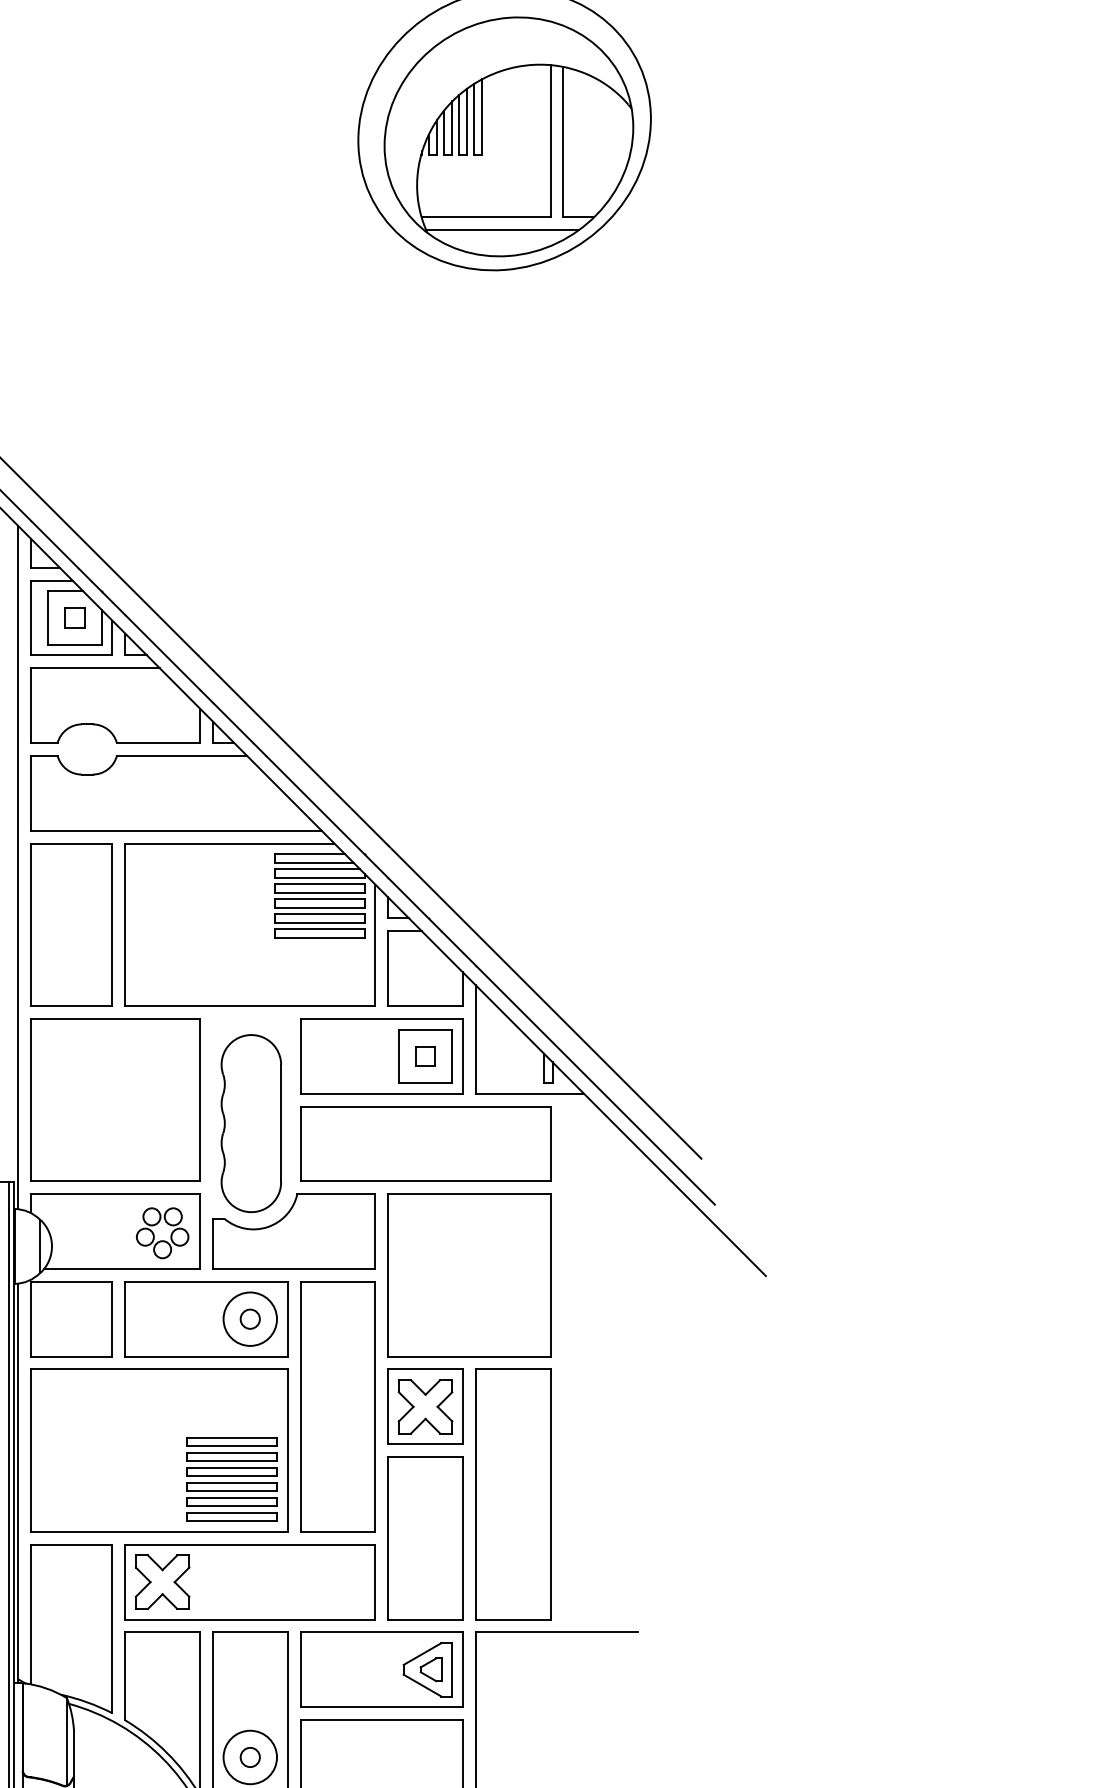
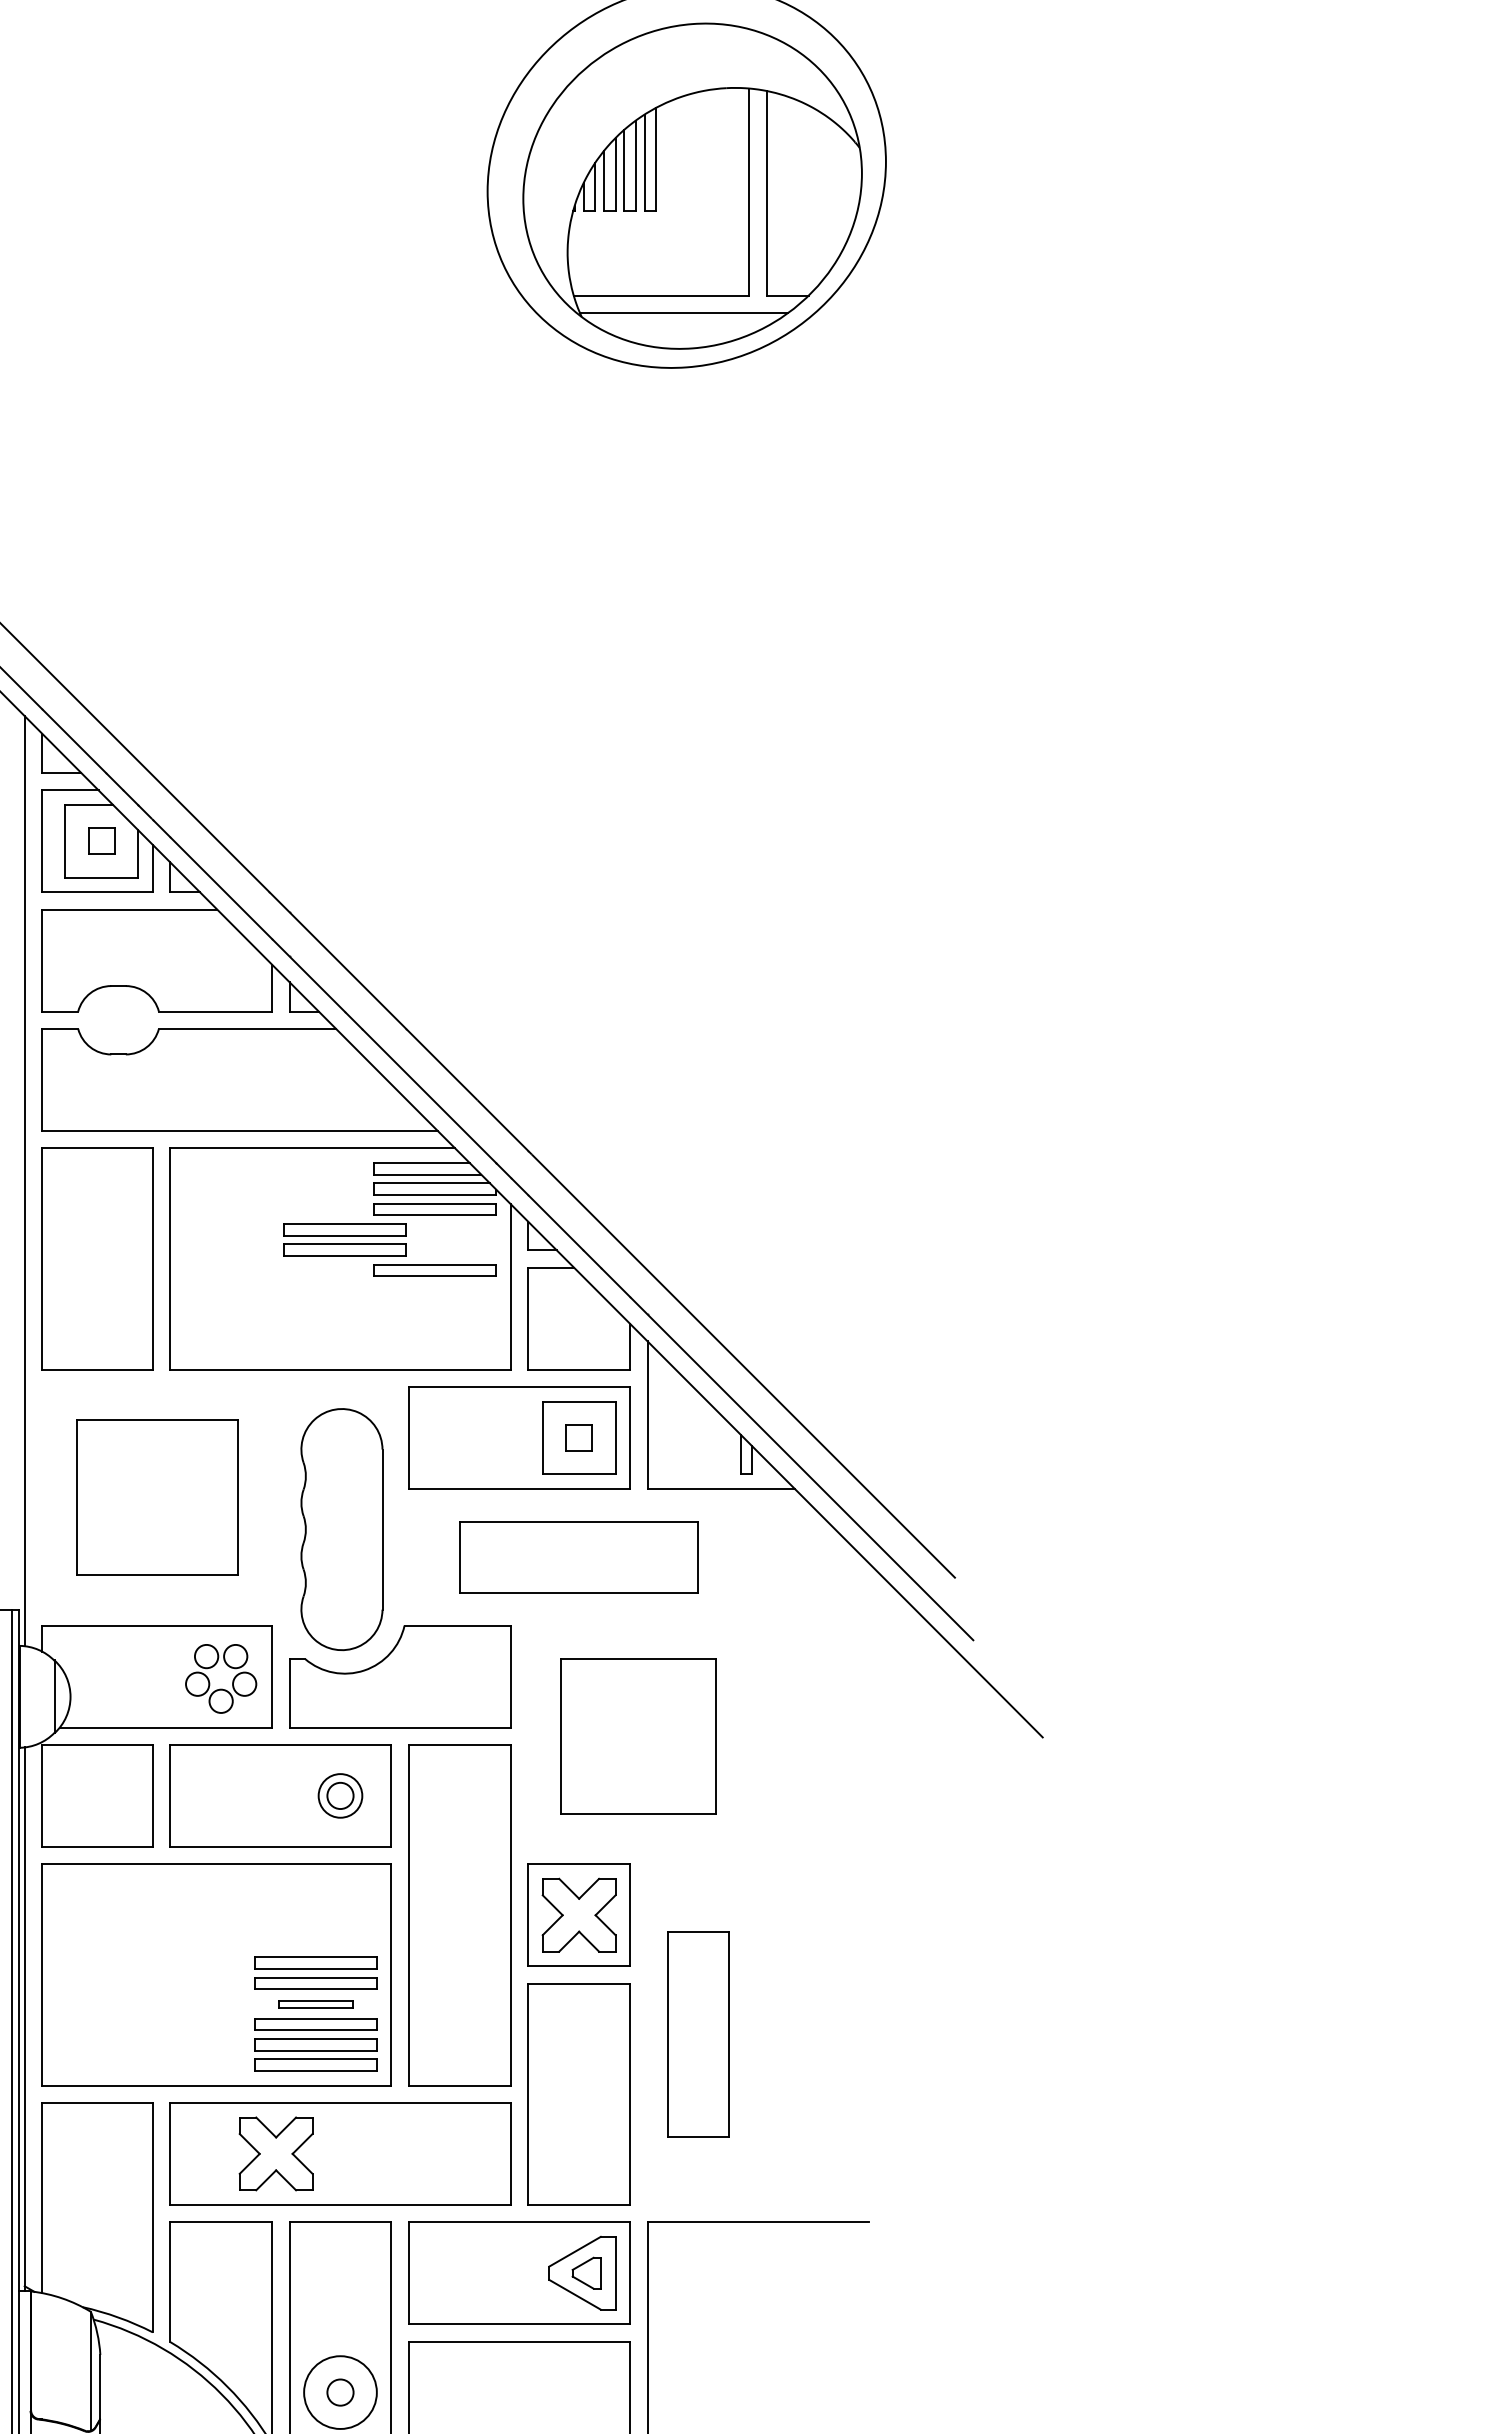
part: (319, 910) -> (344, 1239), moved
part: (115, 1100) -> (156, 1497), size x0.7
part: (425, 1143) -> (578, 1556), size x0.7
part: (469, 1275) -> (638, 1736), size x0.7
circle: (250, 1318) -> (340, 1795), size x0.6
part: (231, 1471) -> (315, 2003), size x0.6
part: (513, 1494) -> (698, 2034), size x0.6
part: (162, 1581) -> (275, 2153), moved

